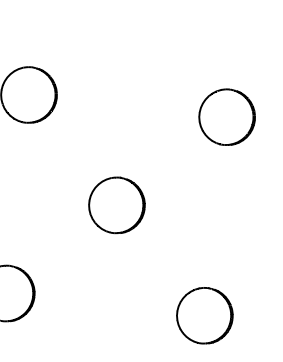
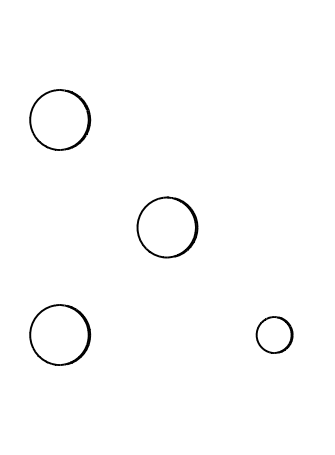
part: (226, 116) -> (274, 119), removed
part: (204, 315) -> (274, 334), size x0.6

